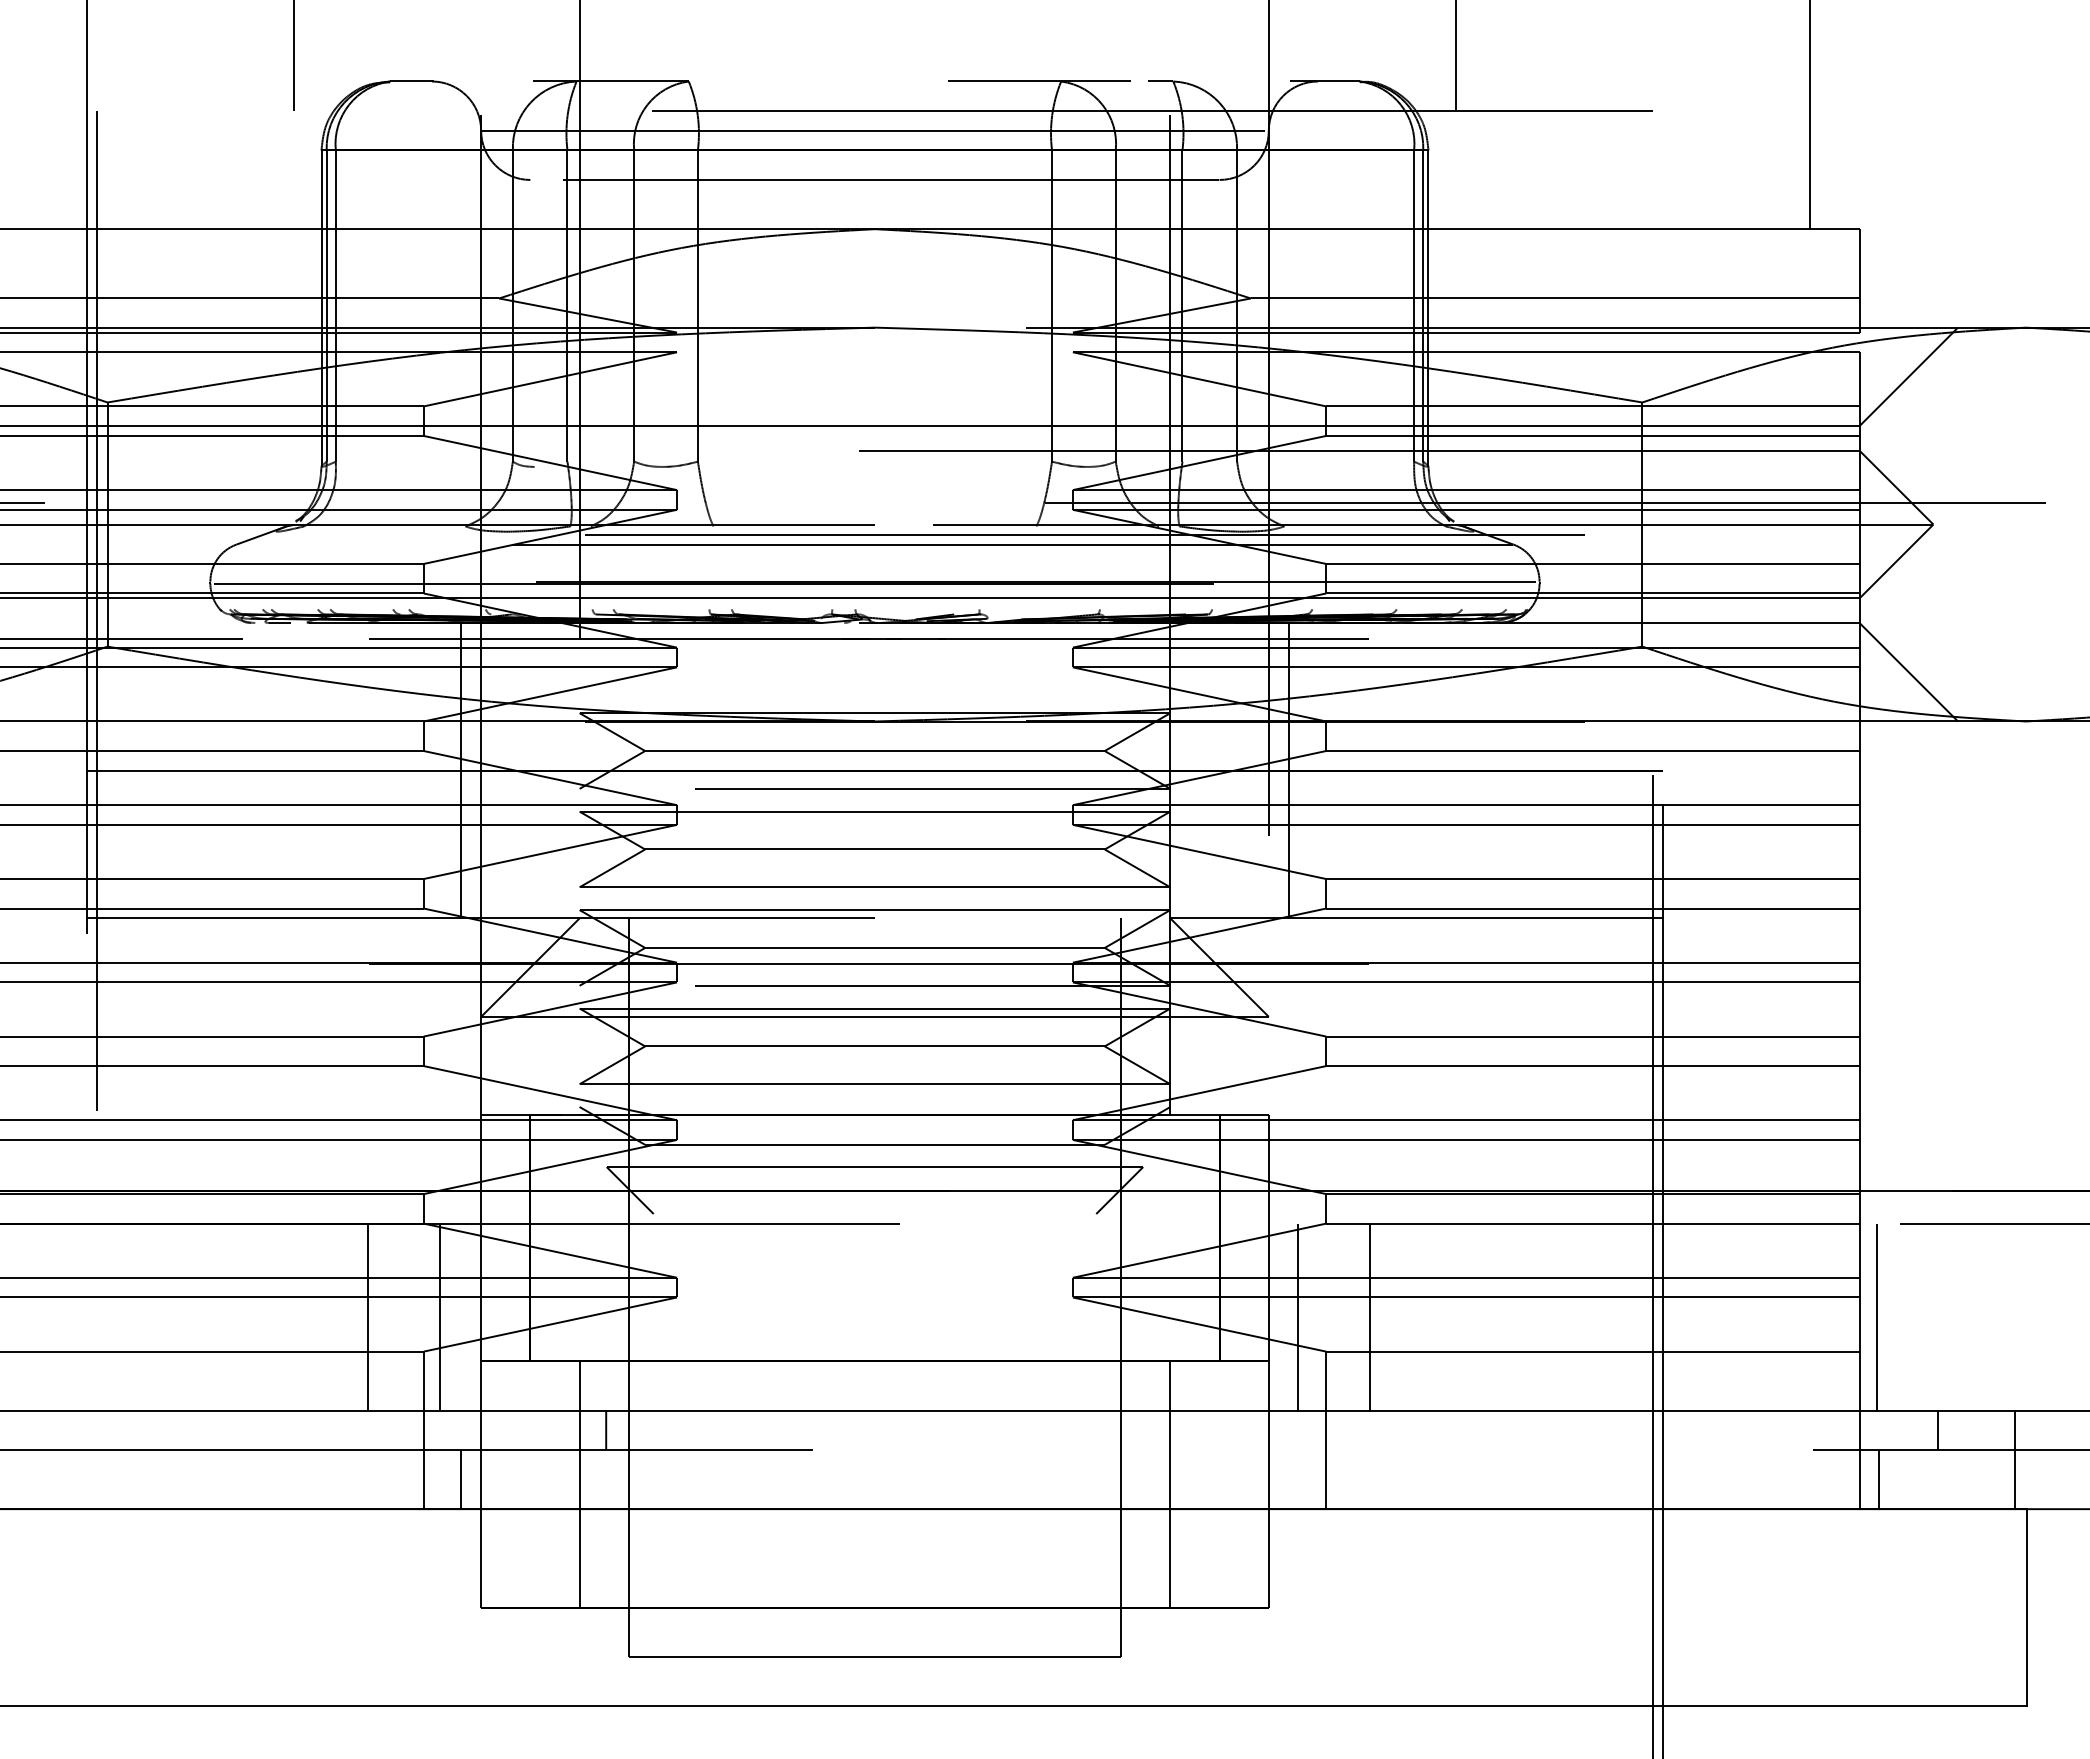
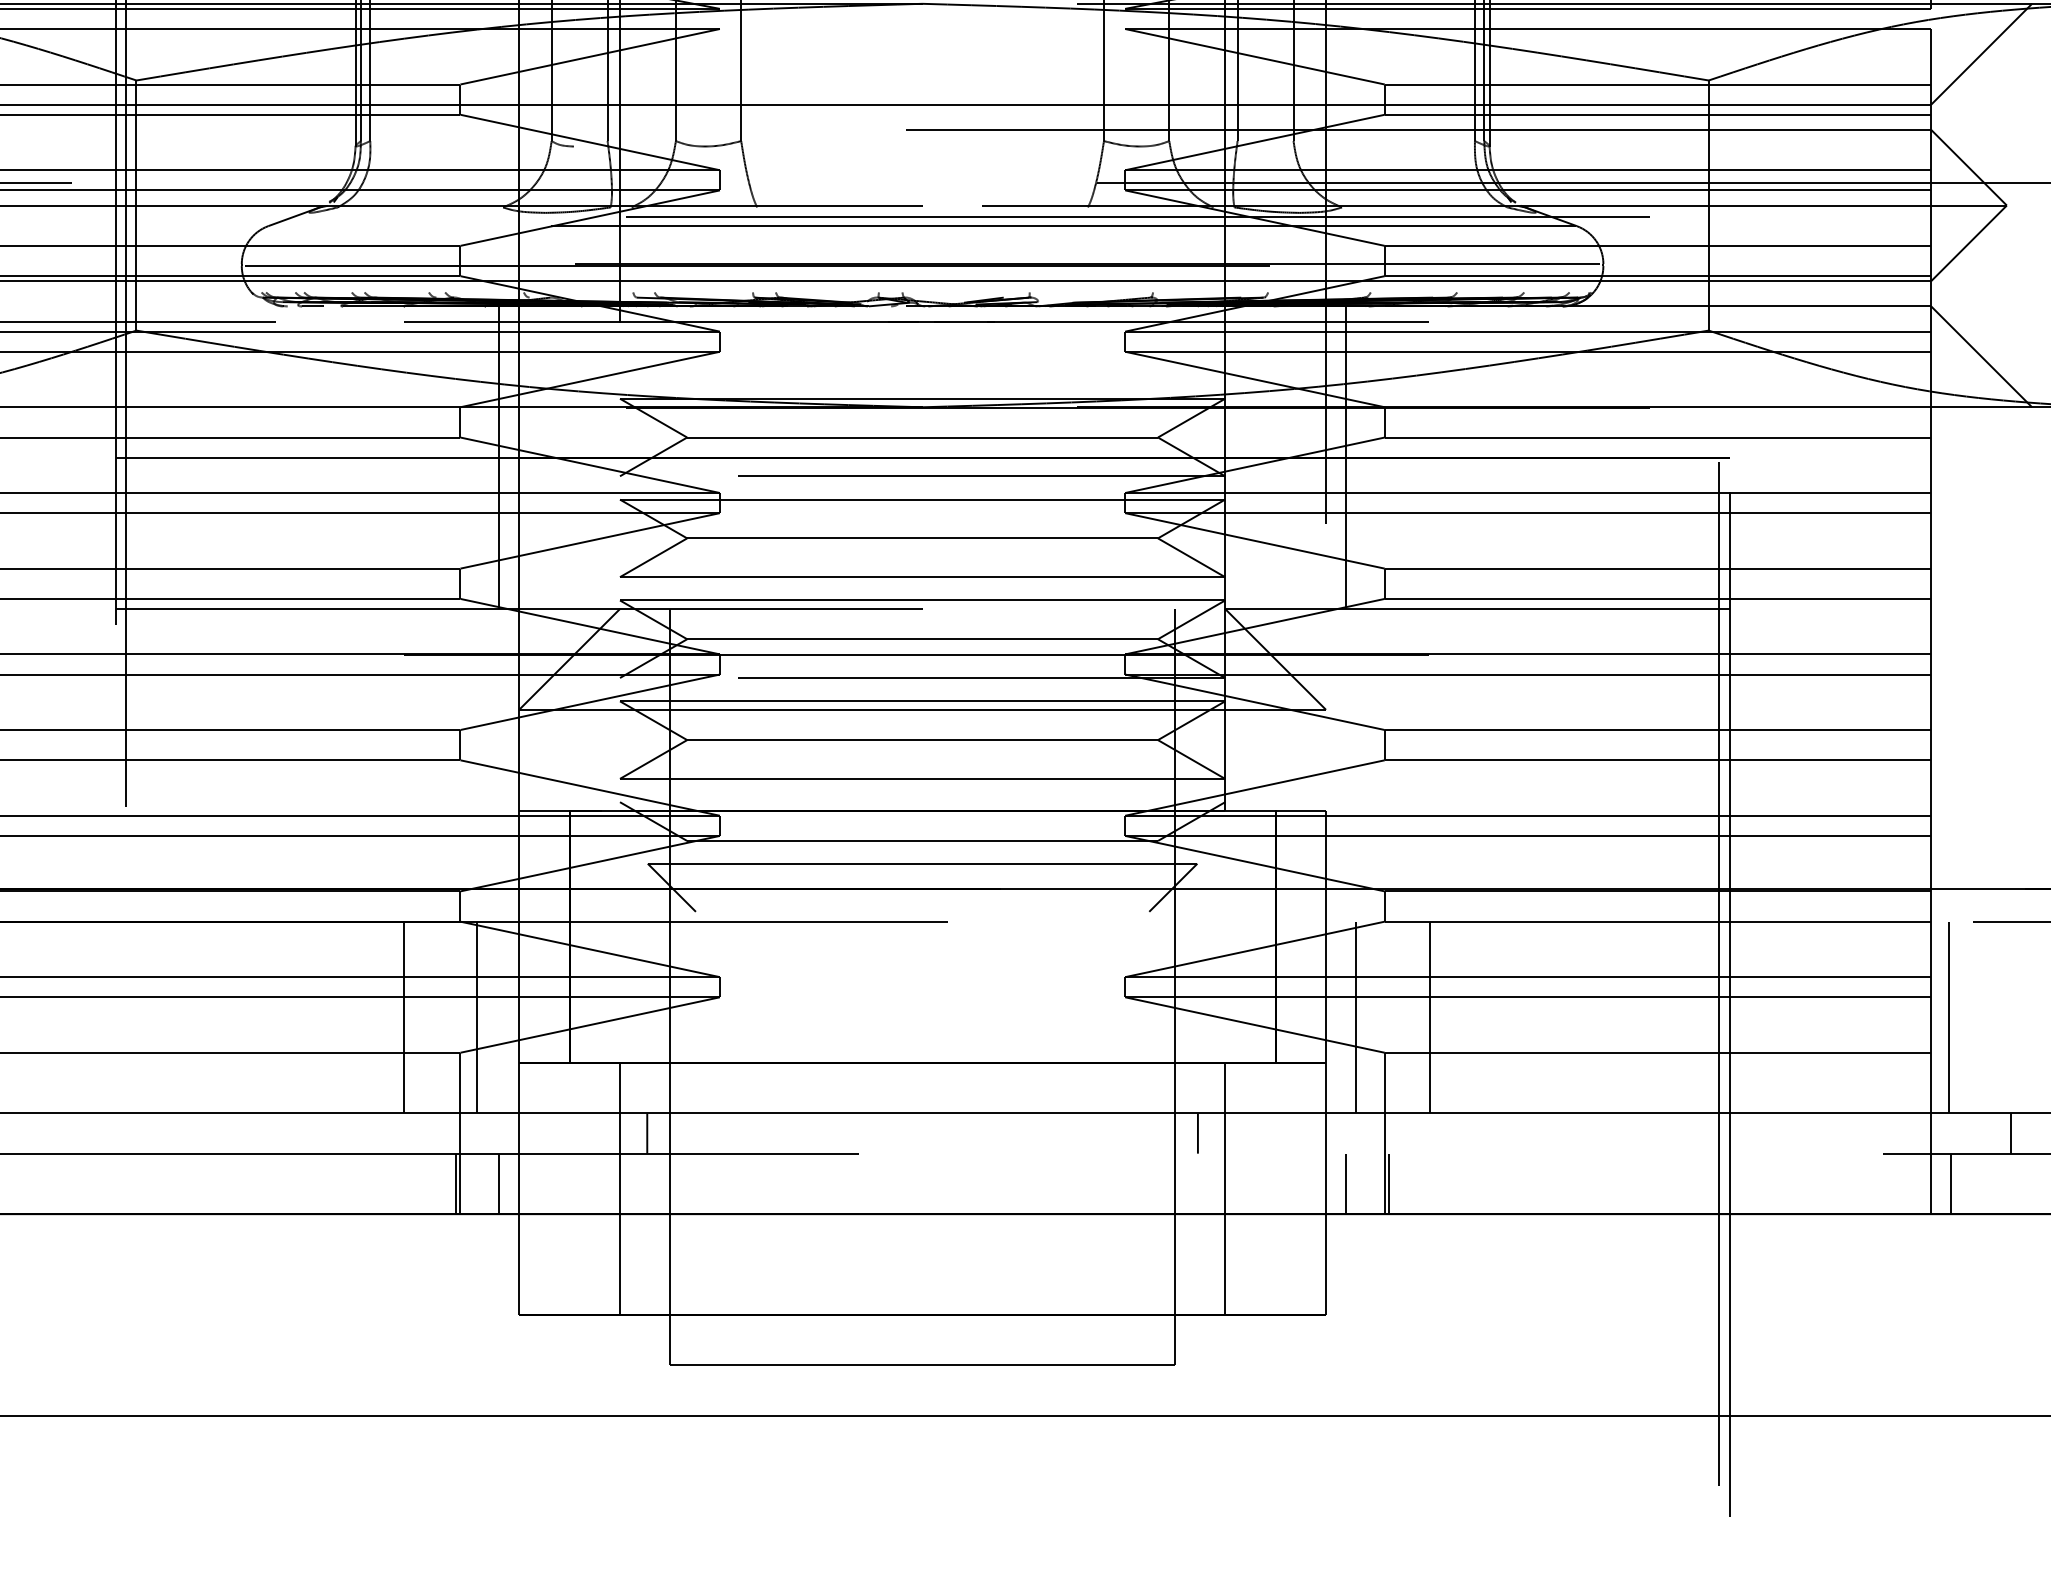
line: (1143, 1430) -> (1197, 1133), added
line: (419, 1479) -> (456, 1183), added
line: (1288, 1479) -> (1346, 1183), added
line: (1330, 1479) -> (1389, 1183), added

